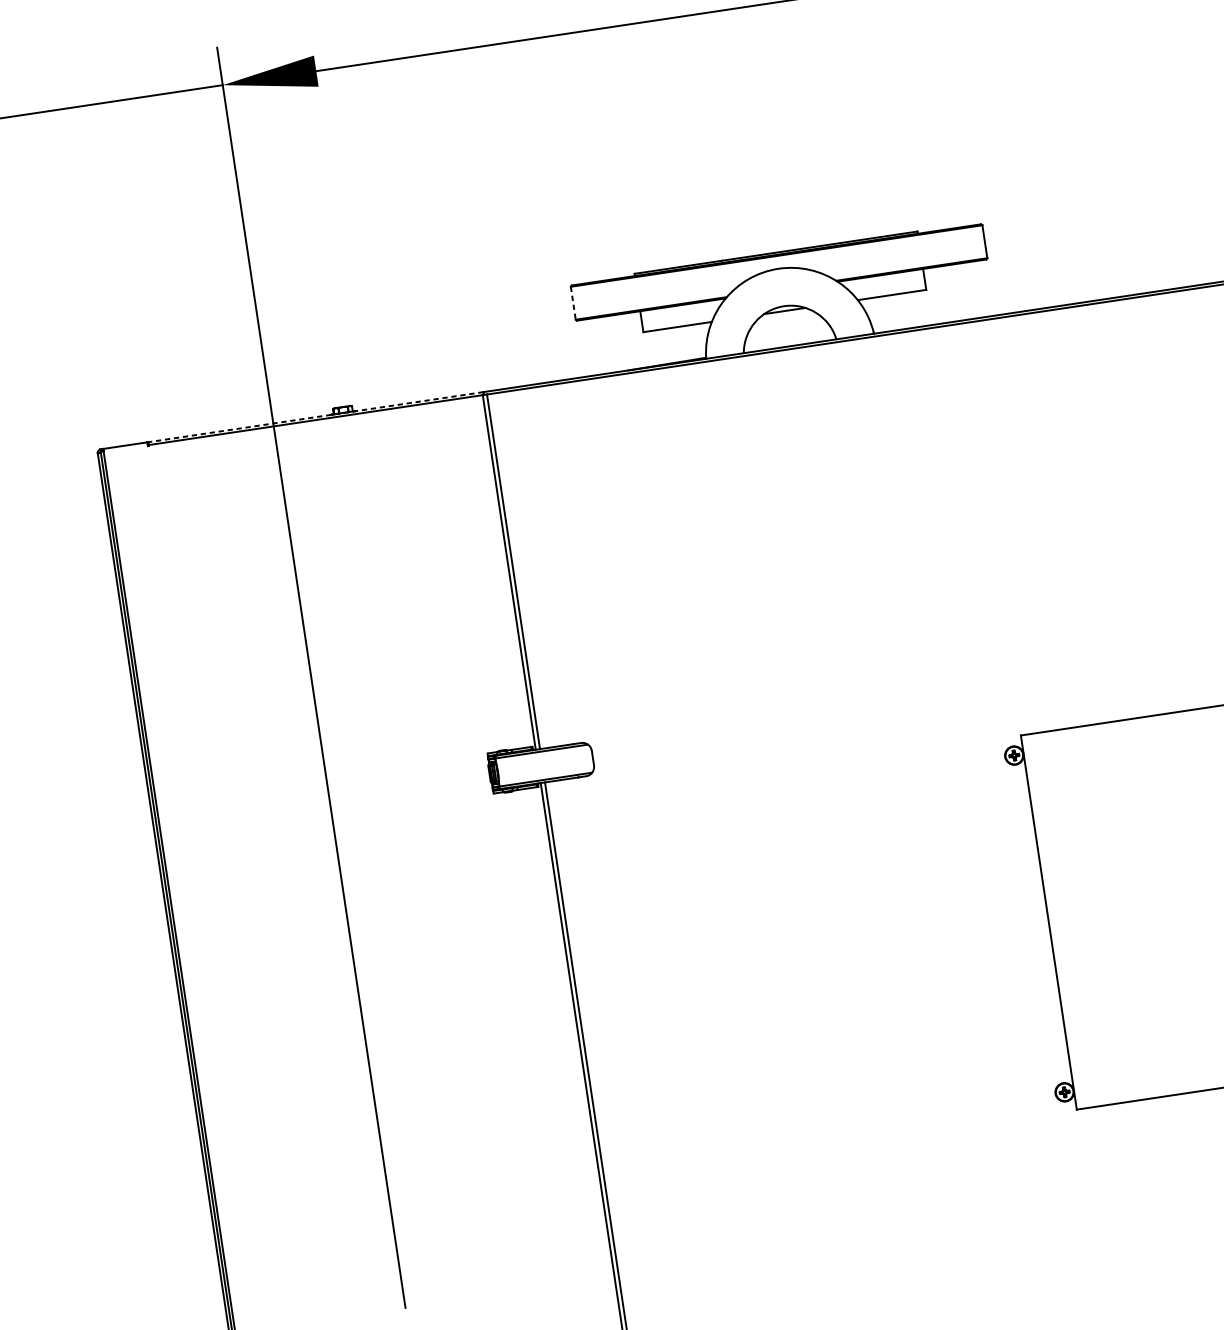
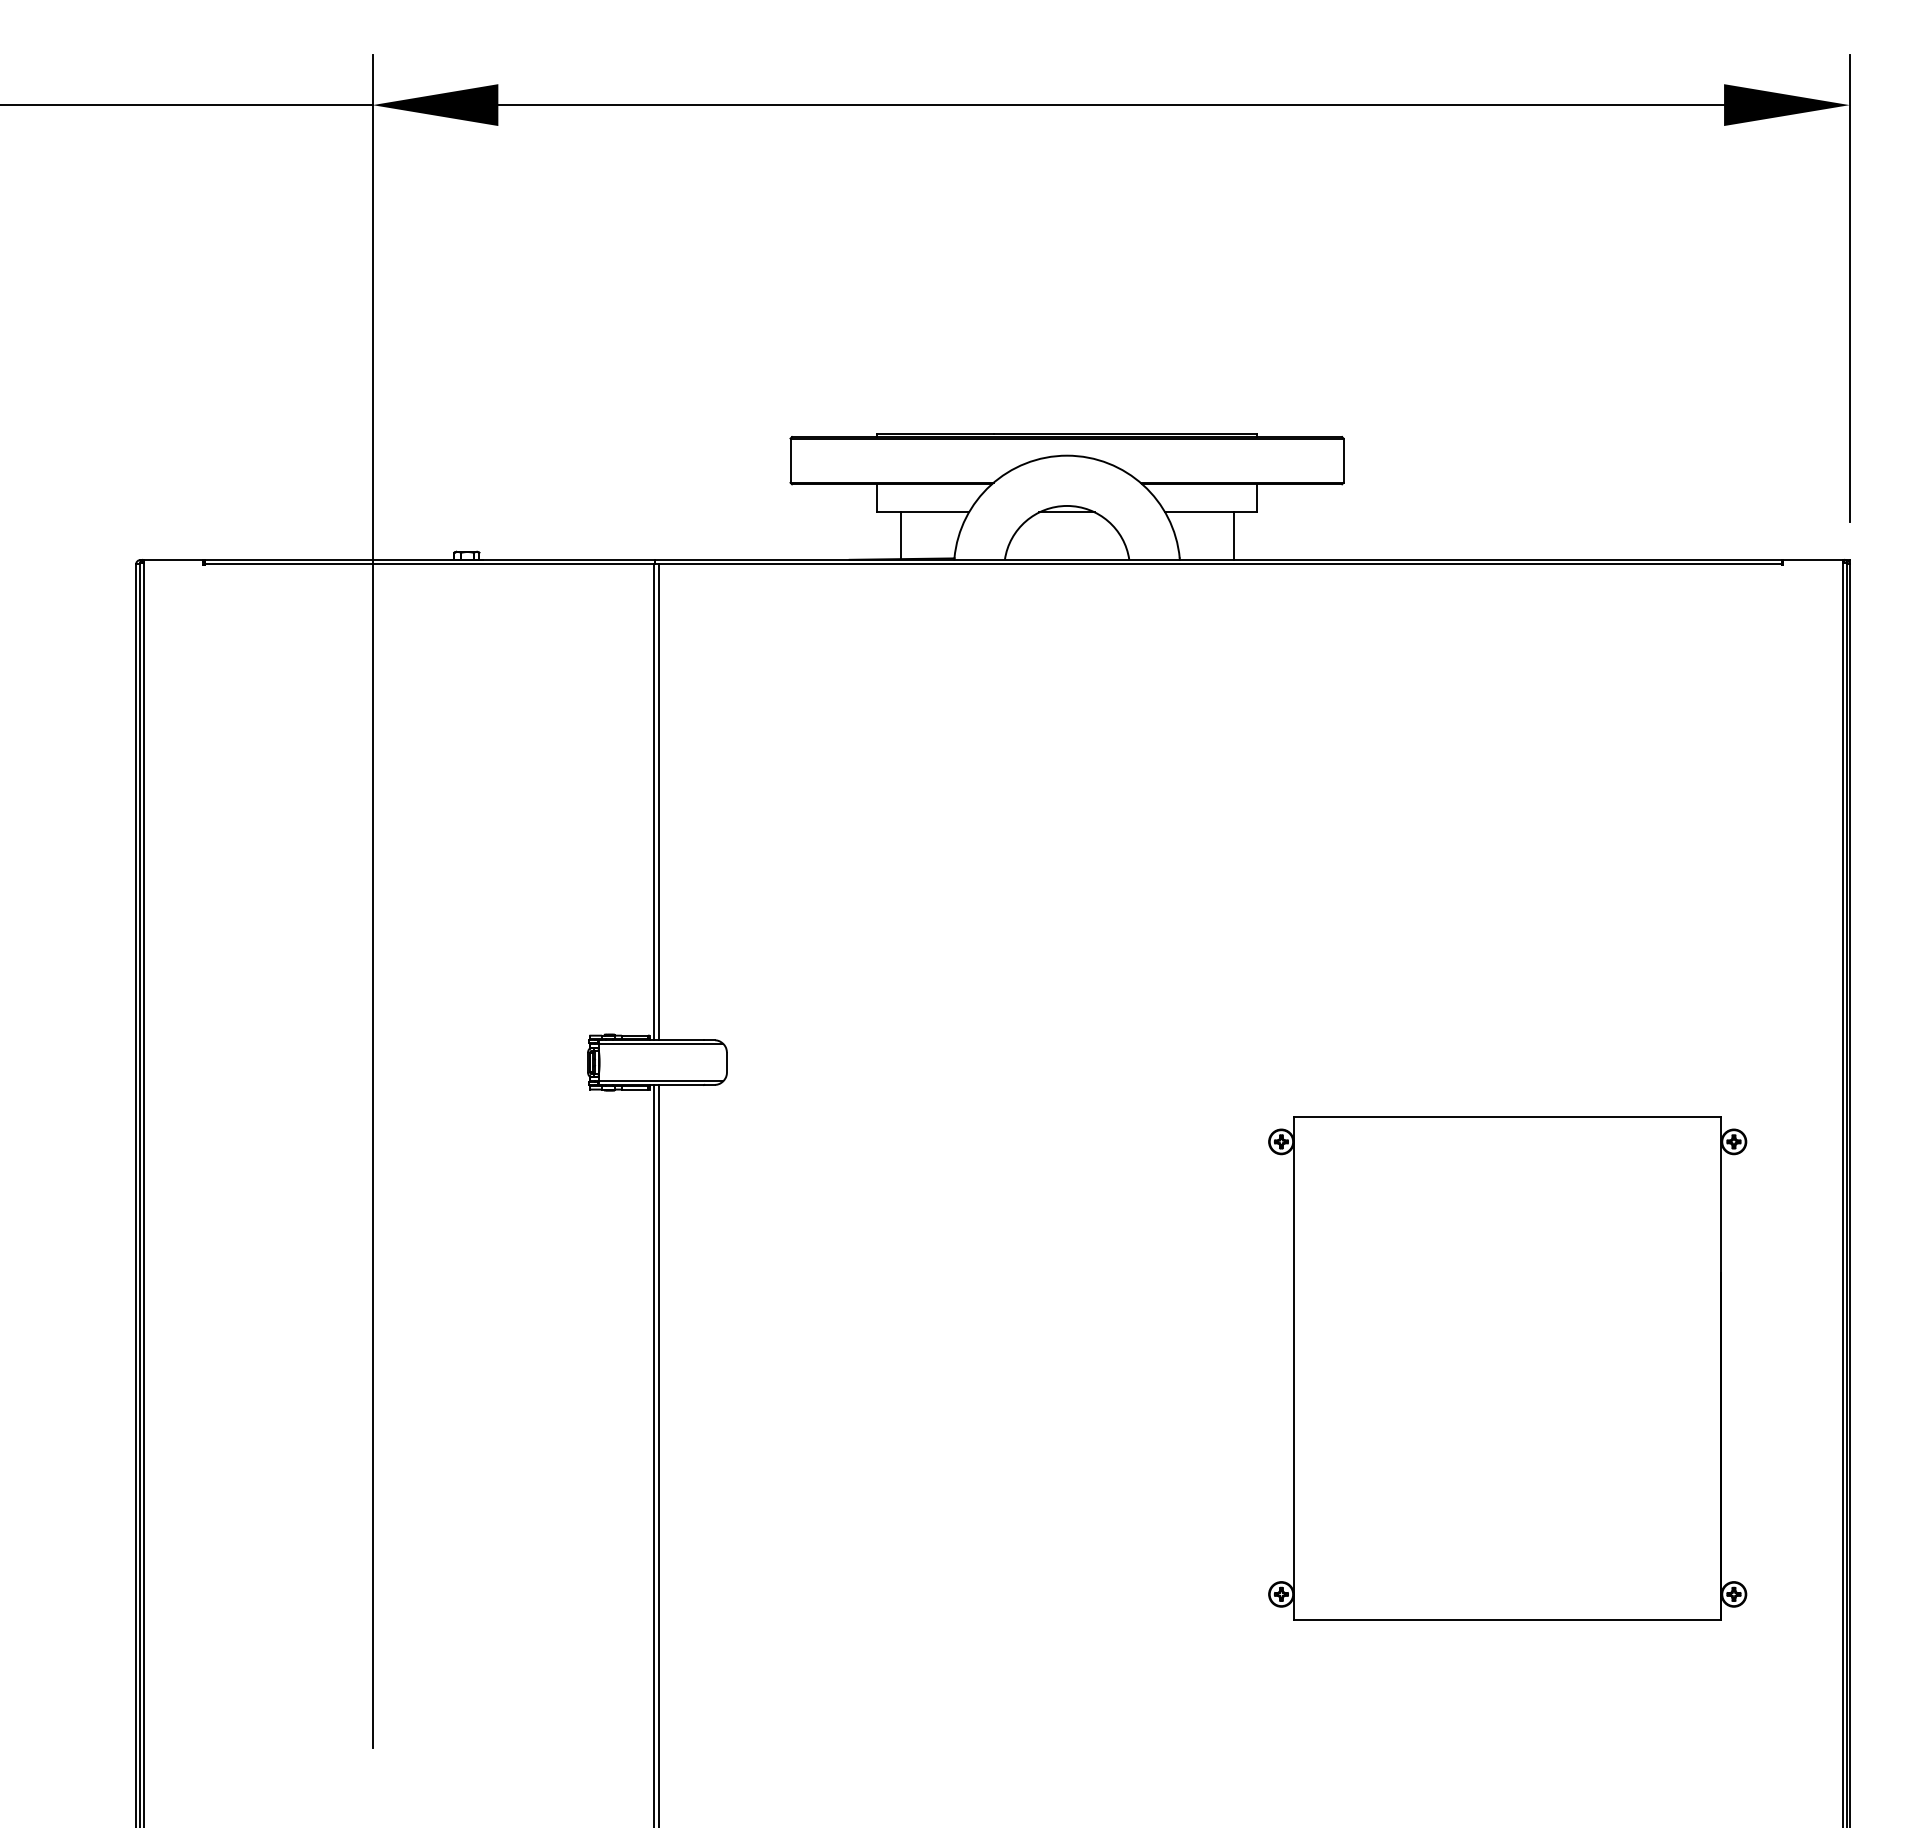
line: (573, 303) -> (790, 461), dashed -> solid
line: (911, 309) -> (1233, 535), added
line: (663, 346) -> (900, 535), added
line: (315, 416) -> (429, 559), dashed -> solid

